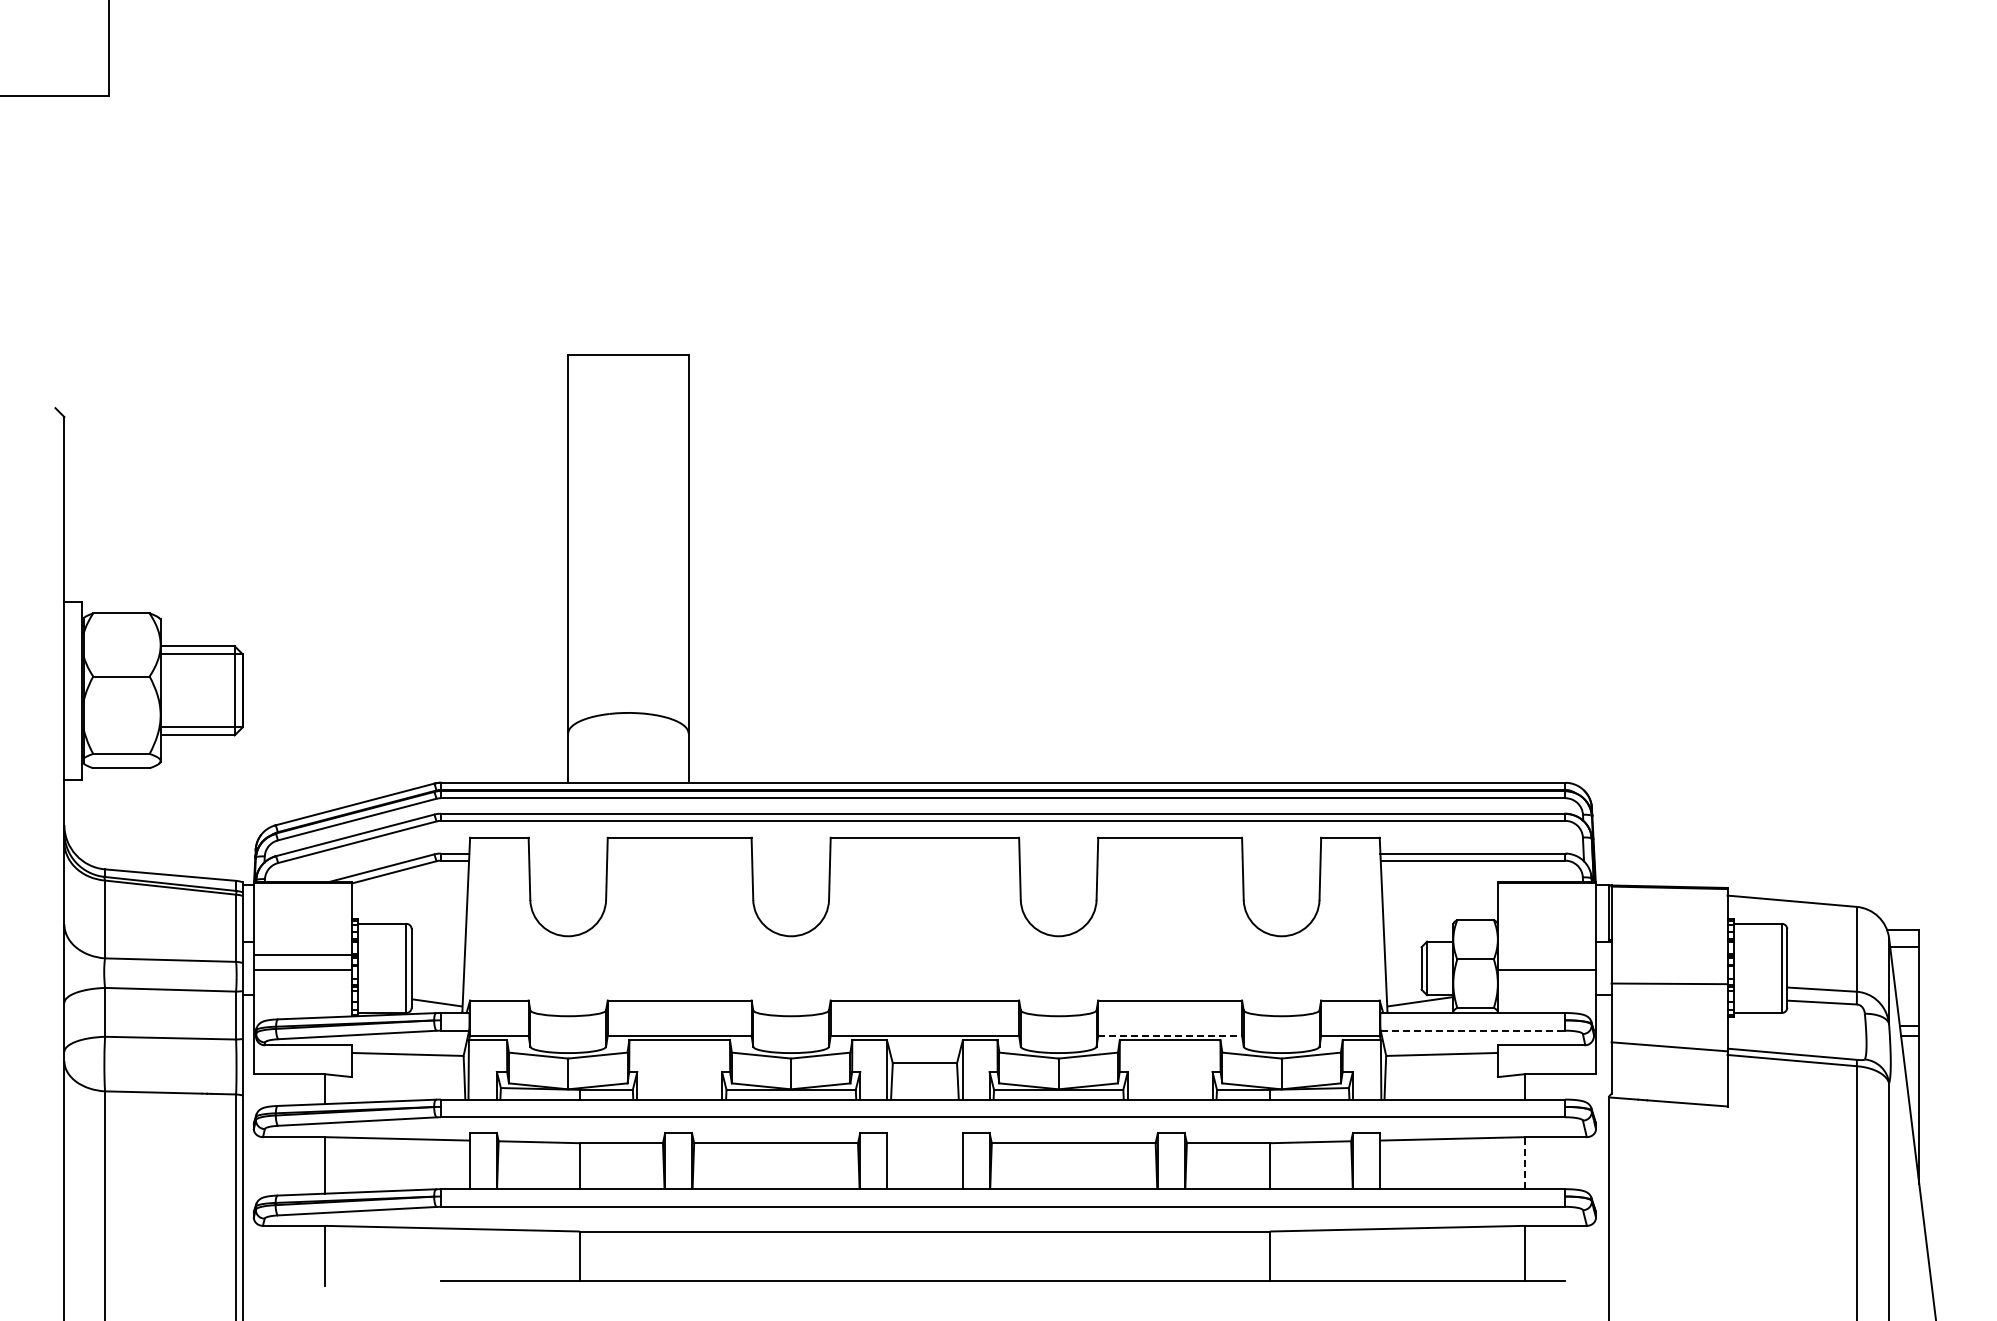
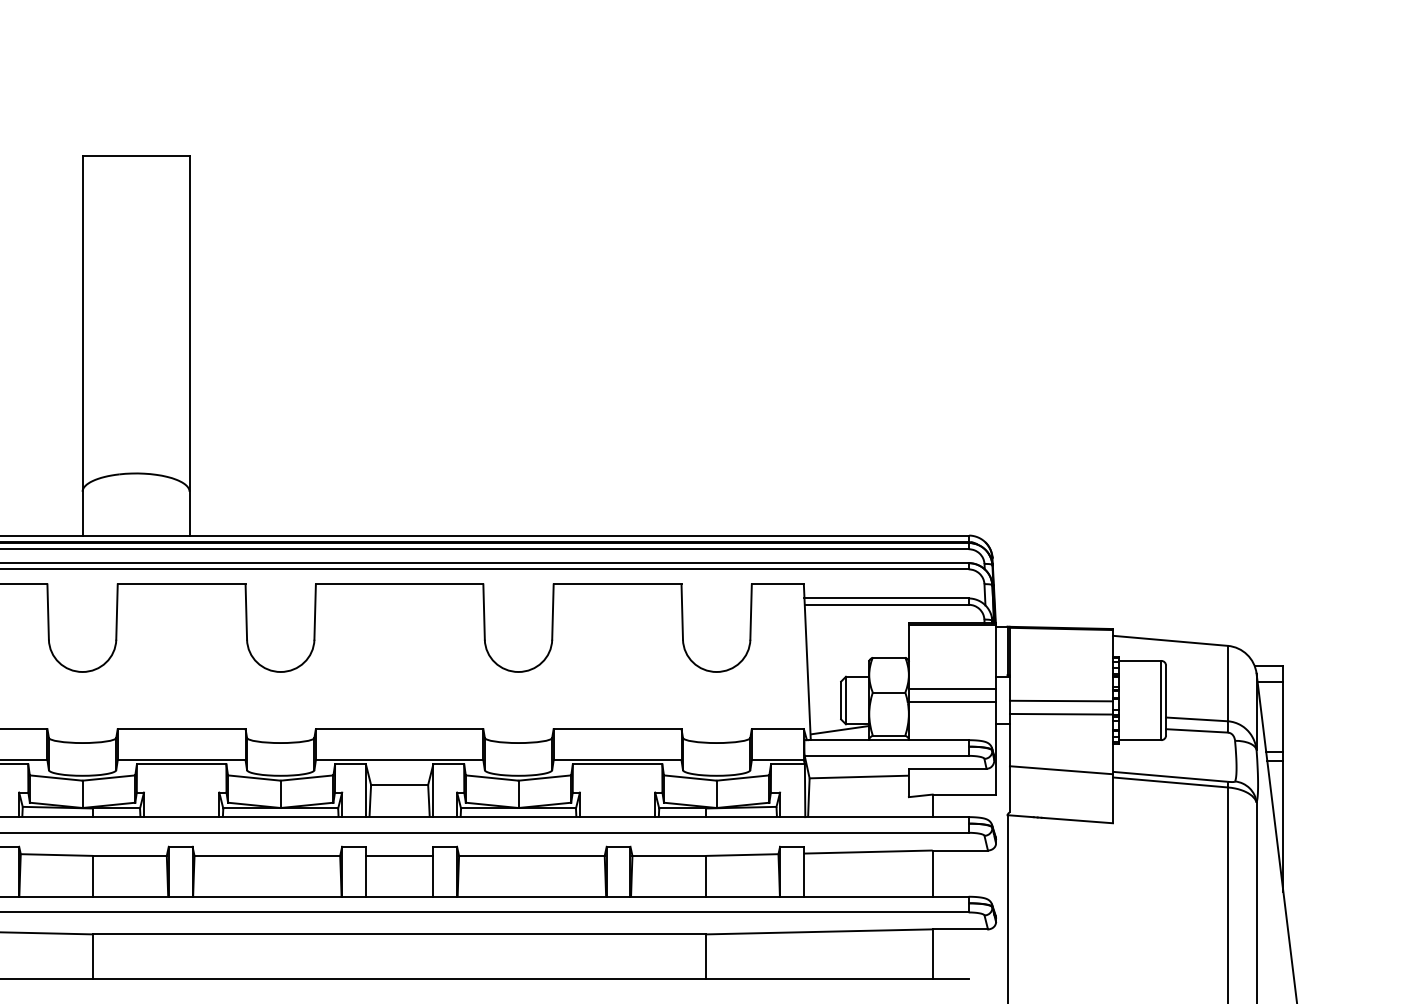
line: (1546, 955) -> (952, 689), added
line: (1669, 968) -> (1061, 700), added
line: (1473, 1030) -> (887, 755), dashed -> solid
line: (1170, 1035) -> (617, 760), dashed -> solid
line: (924, 1143) -> (399, 856), added
line: (1524, 1162) -> (932, 873), dashed -> solid

